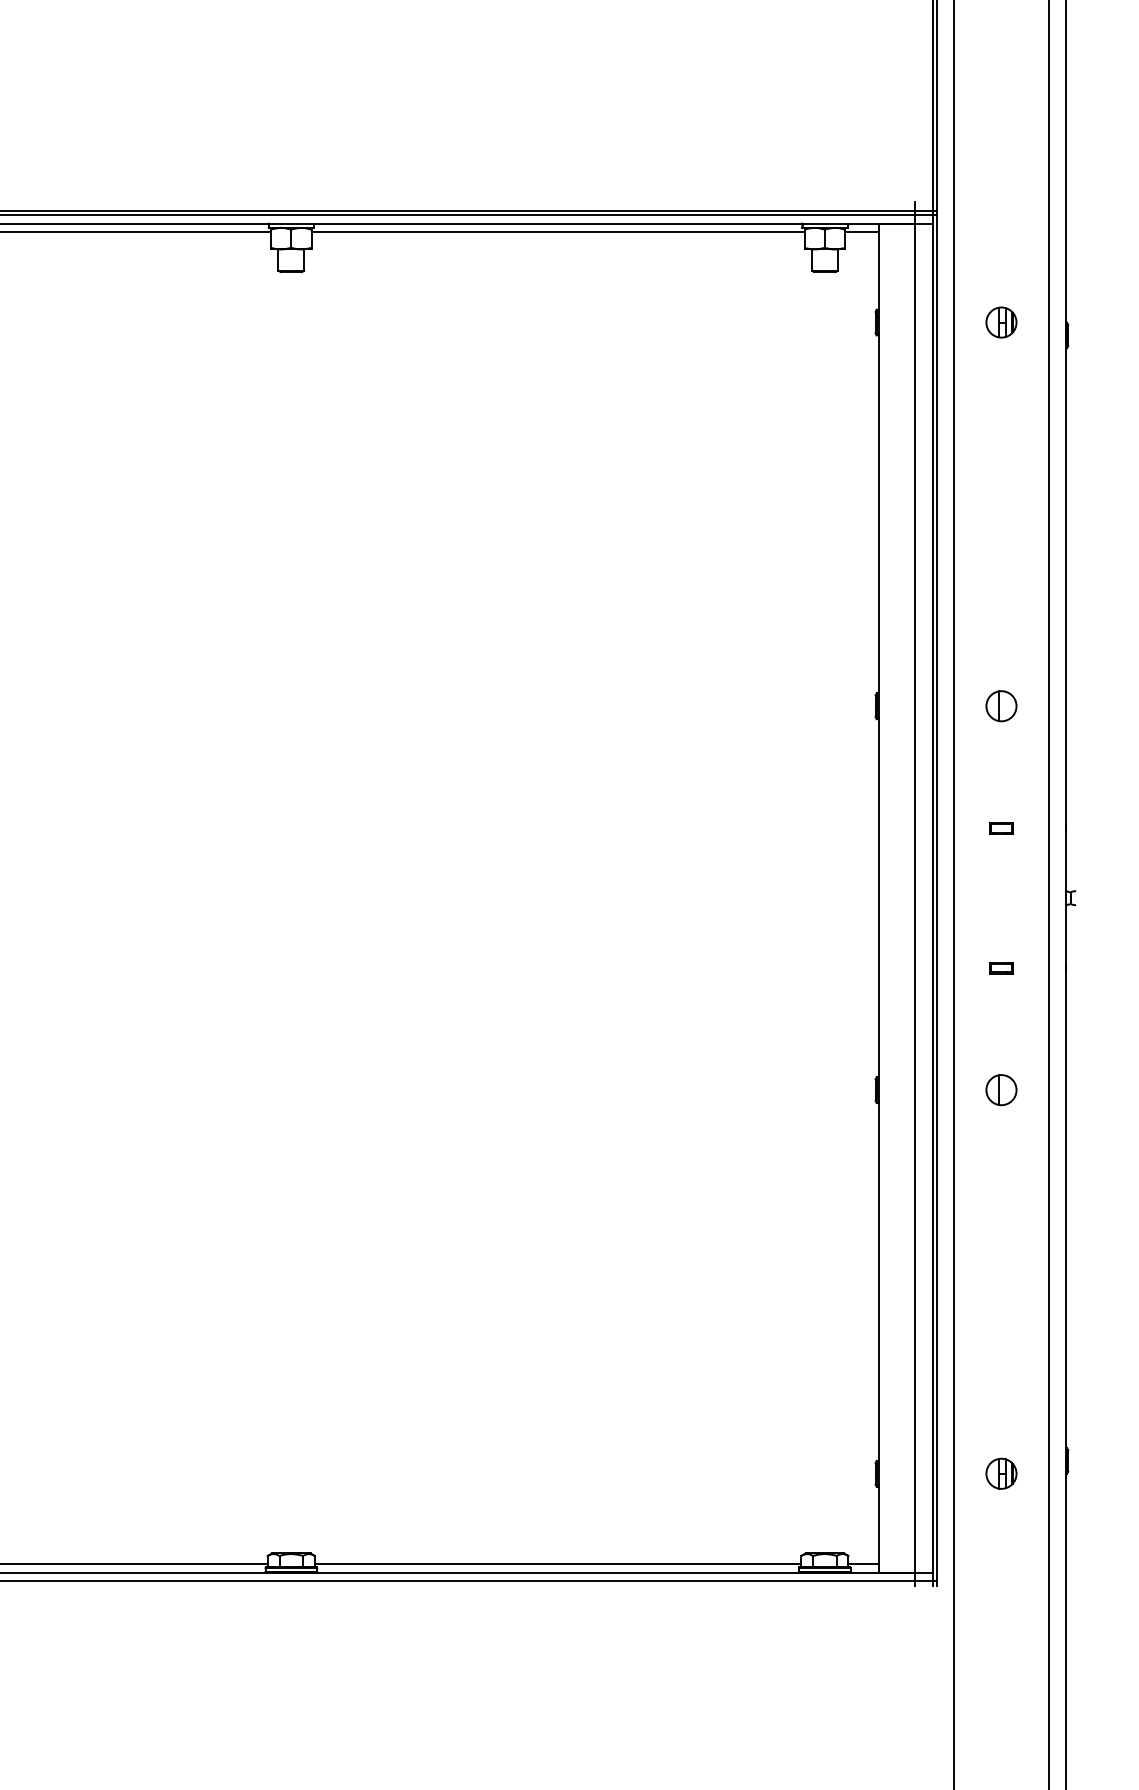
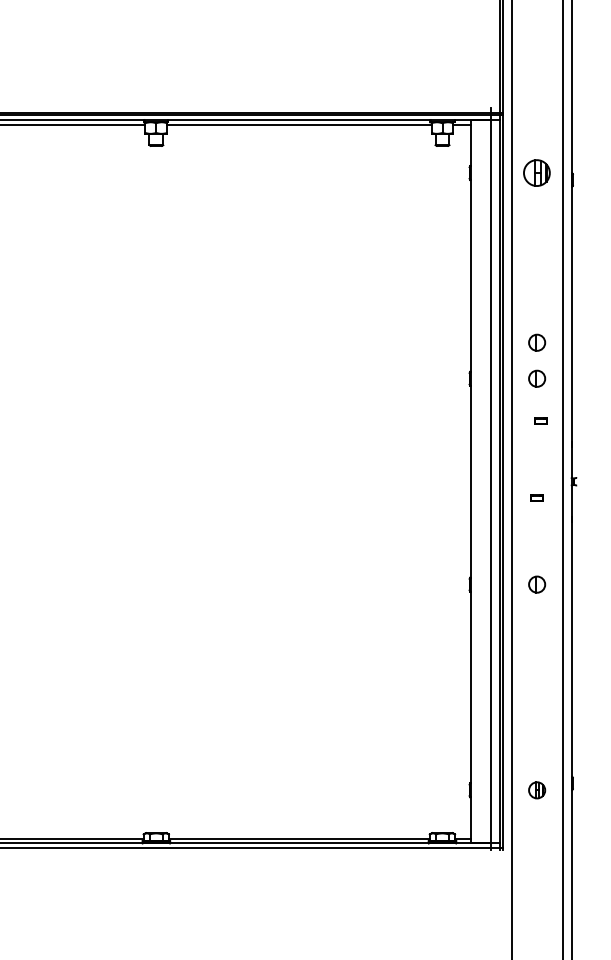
part: (1002, 321) -> (537, 172), size x1.6
part: (1002, 638) -> (537, 342), added
part: (1000, 826) -> (540, 420), moved
part: (1000, 966) -> (536, 497), moved

